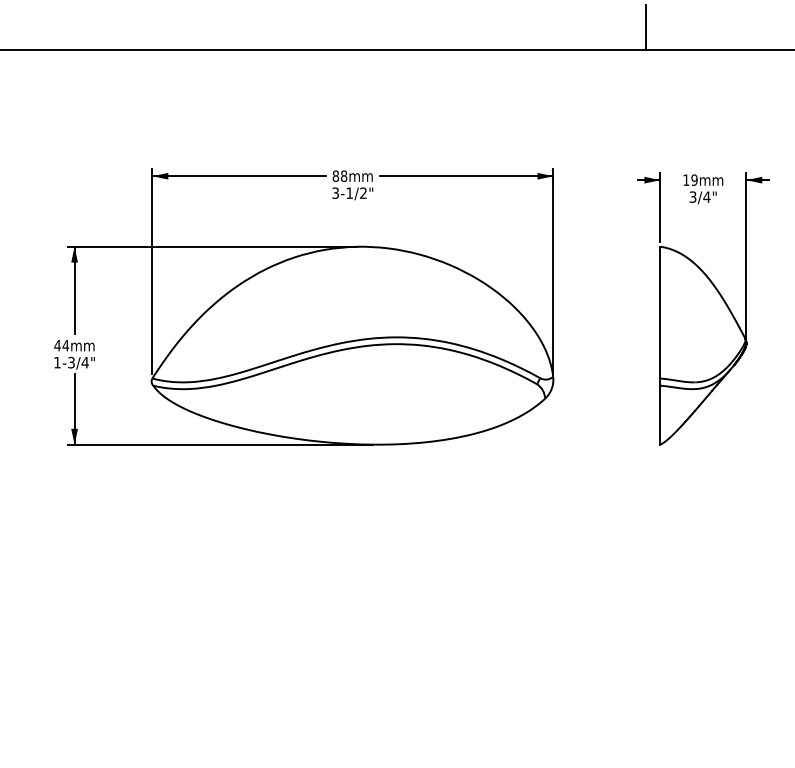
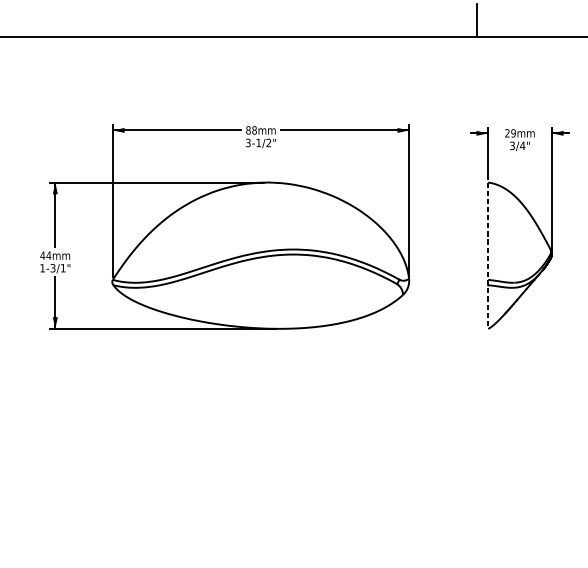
text: (686, 179) -> (507, 132), 19 -> 29
line: (660, 345) -> (488, 255), solid -> dashed
text: (84, 362) -> (62, 268), 1-3/4" -> 1-3/1"

